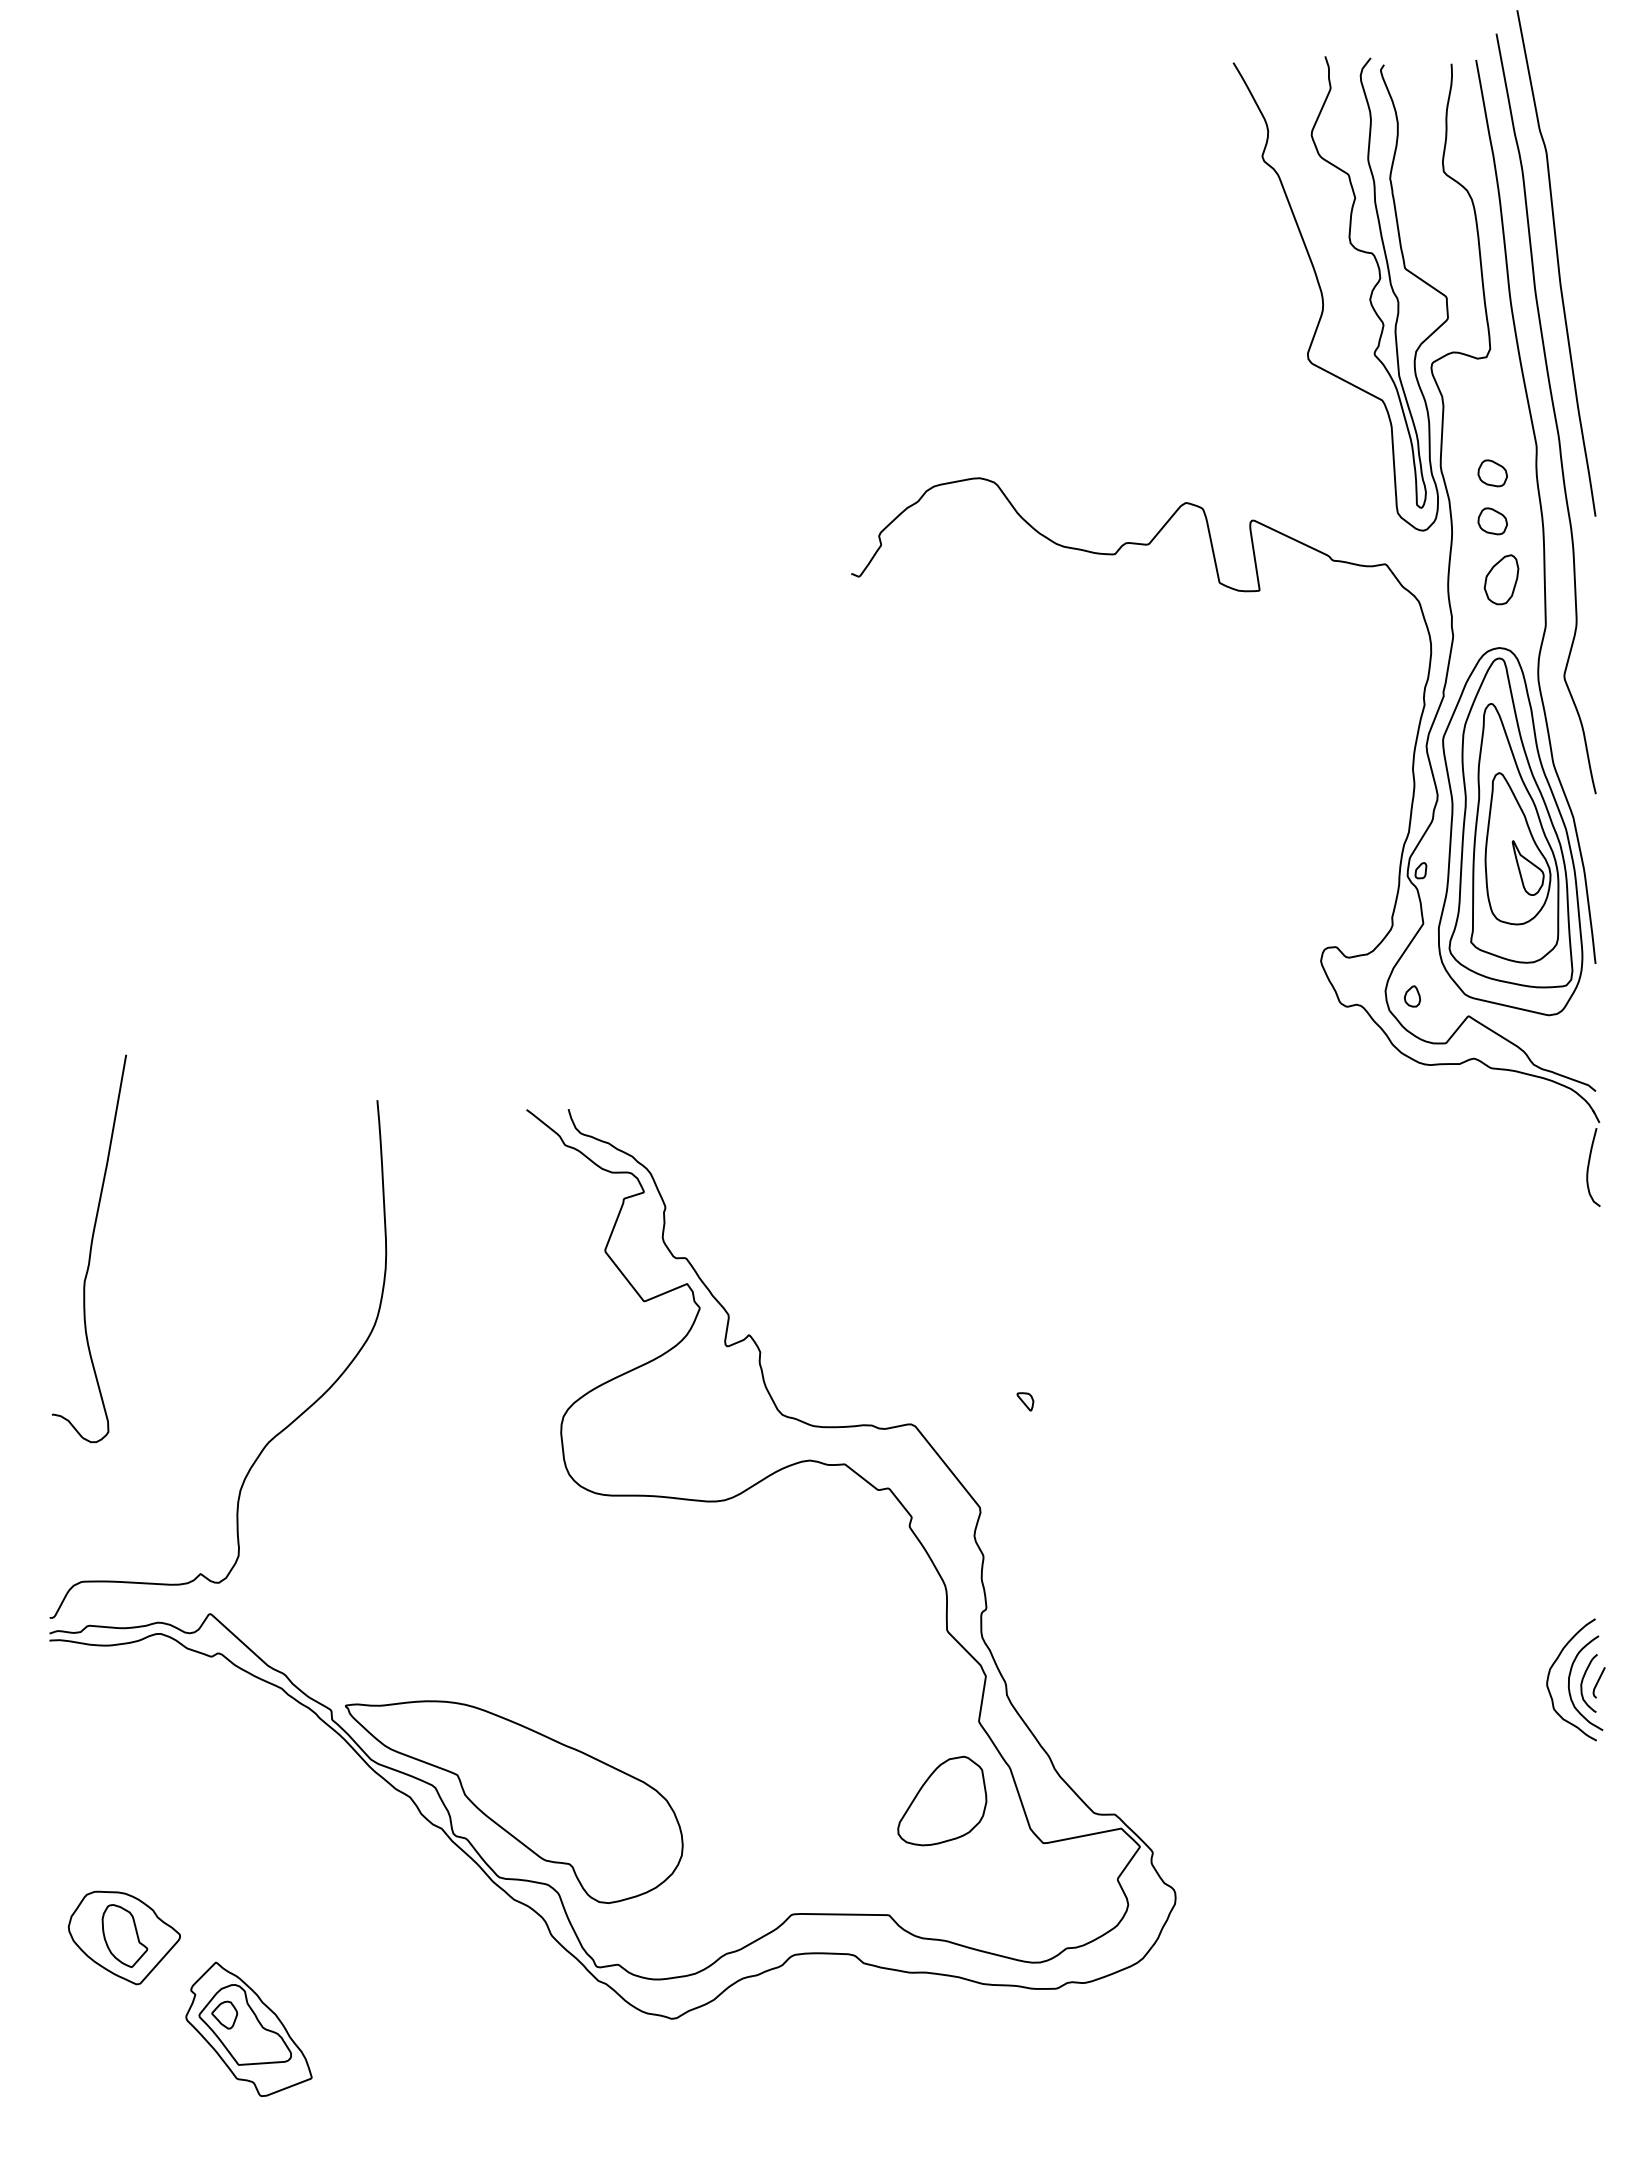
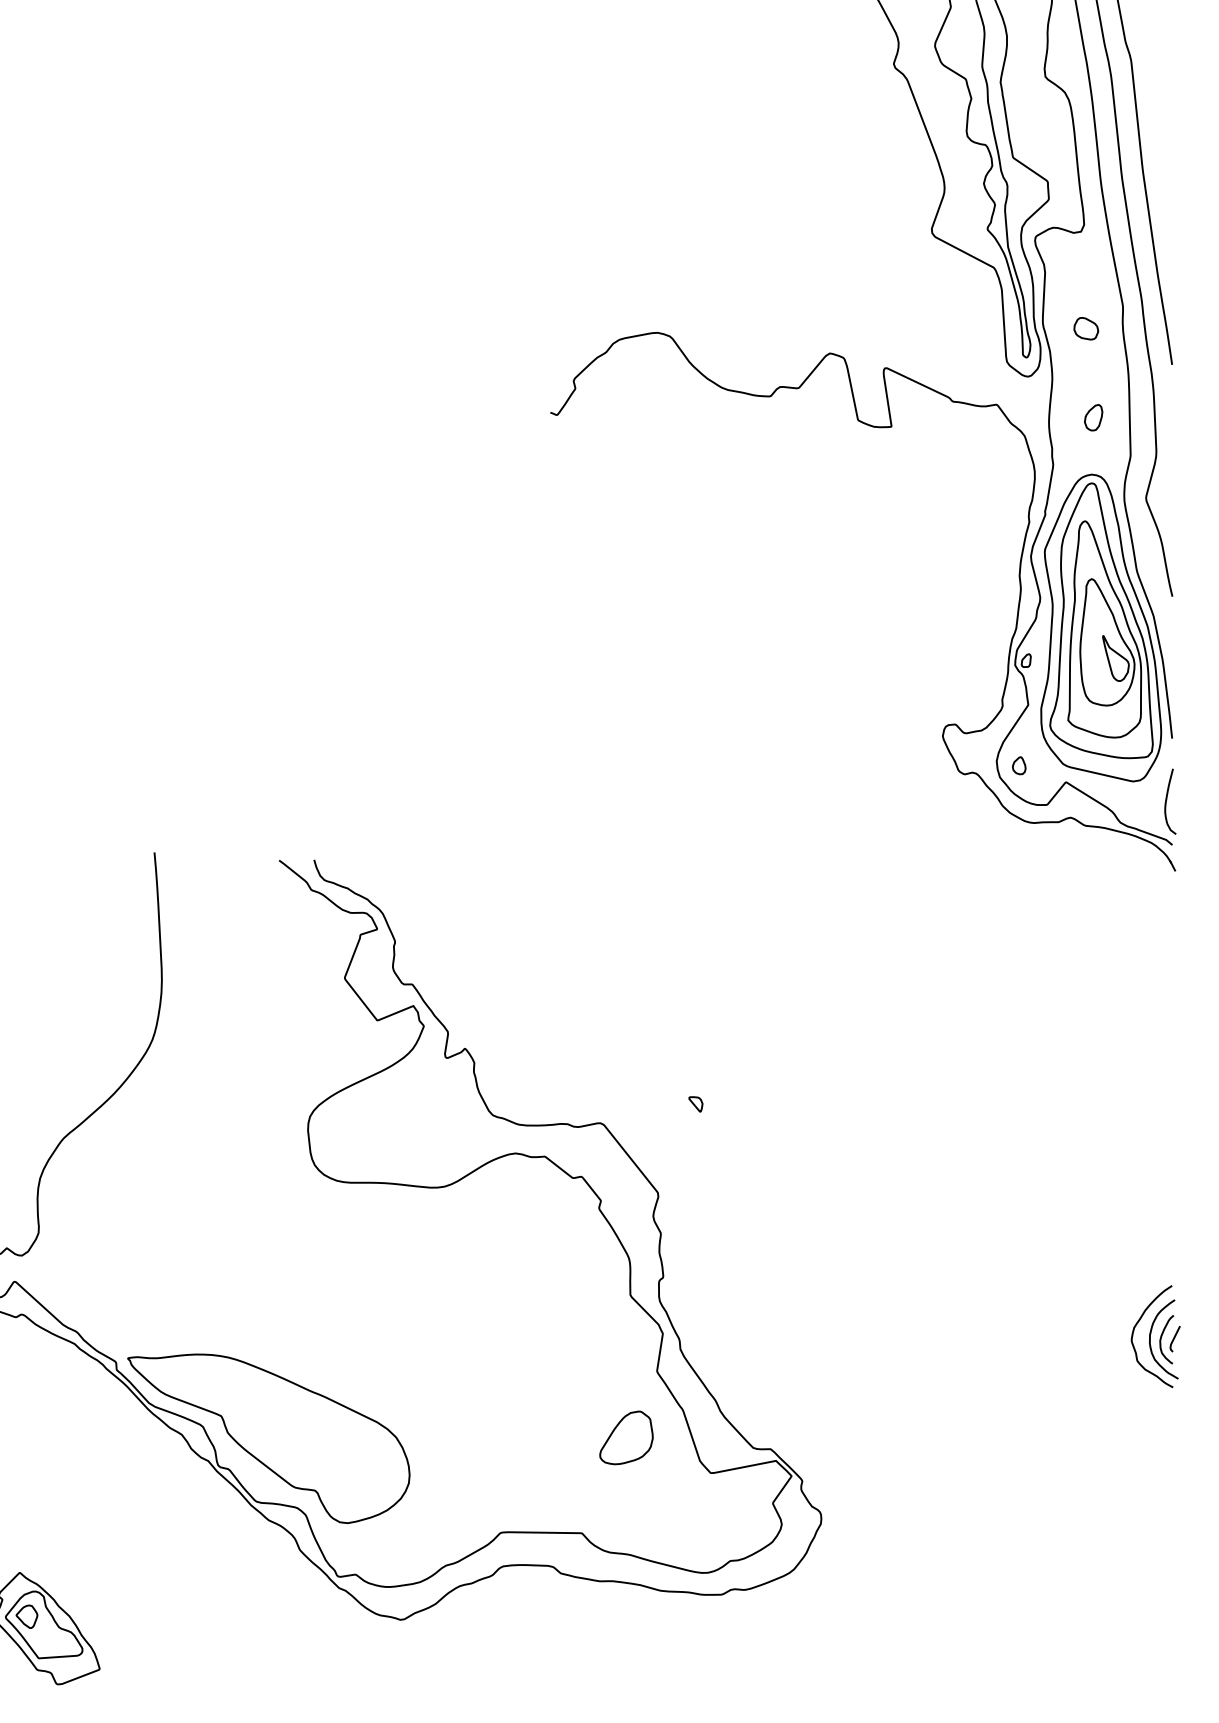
part: (1492, 521) -> (1086, 368), removed
part: (1501, 579) -> (1093, 417), size x0.62
curve: (1589, 1166) -> (1167, 800), moved
part: (942, 1800) -> (626, 1437), size x0.71

